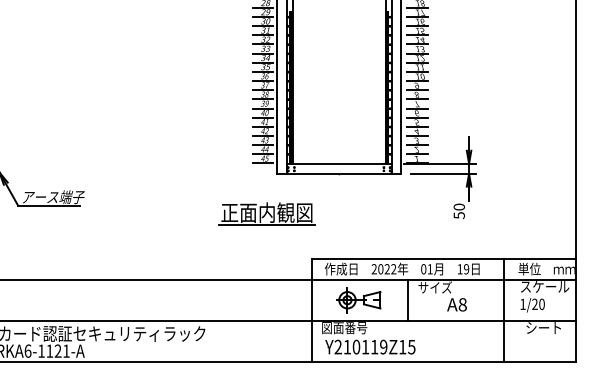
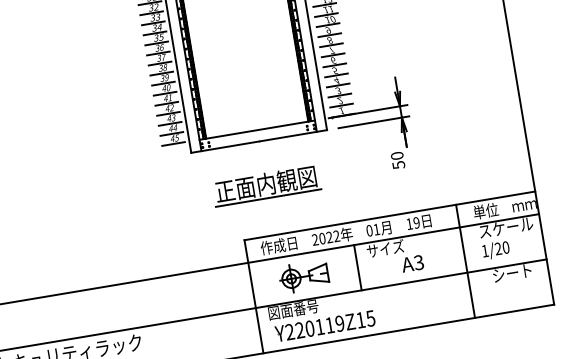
part: (266, 213) -> (265, 185), moved
text: (462, 304) -> (418, 262), A8 -> A3
text: (347, 346) -> (300, 329), Y210119Z15 -> Y220119Z15

